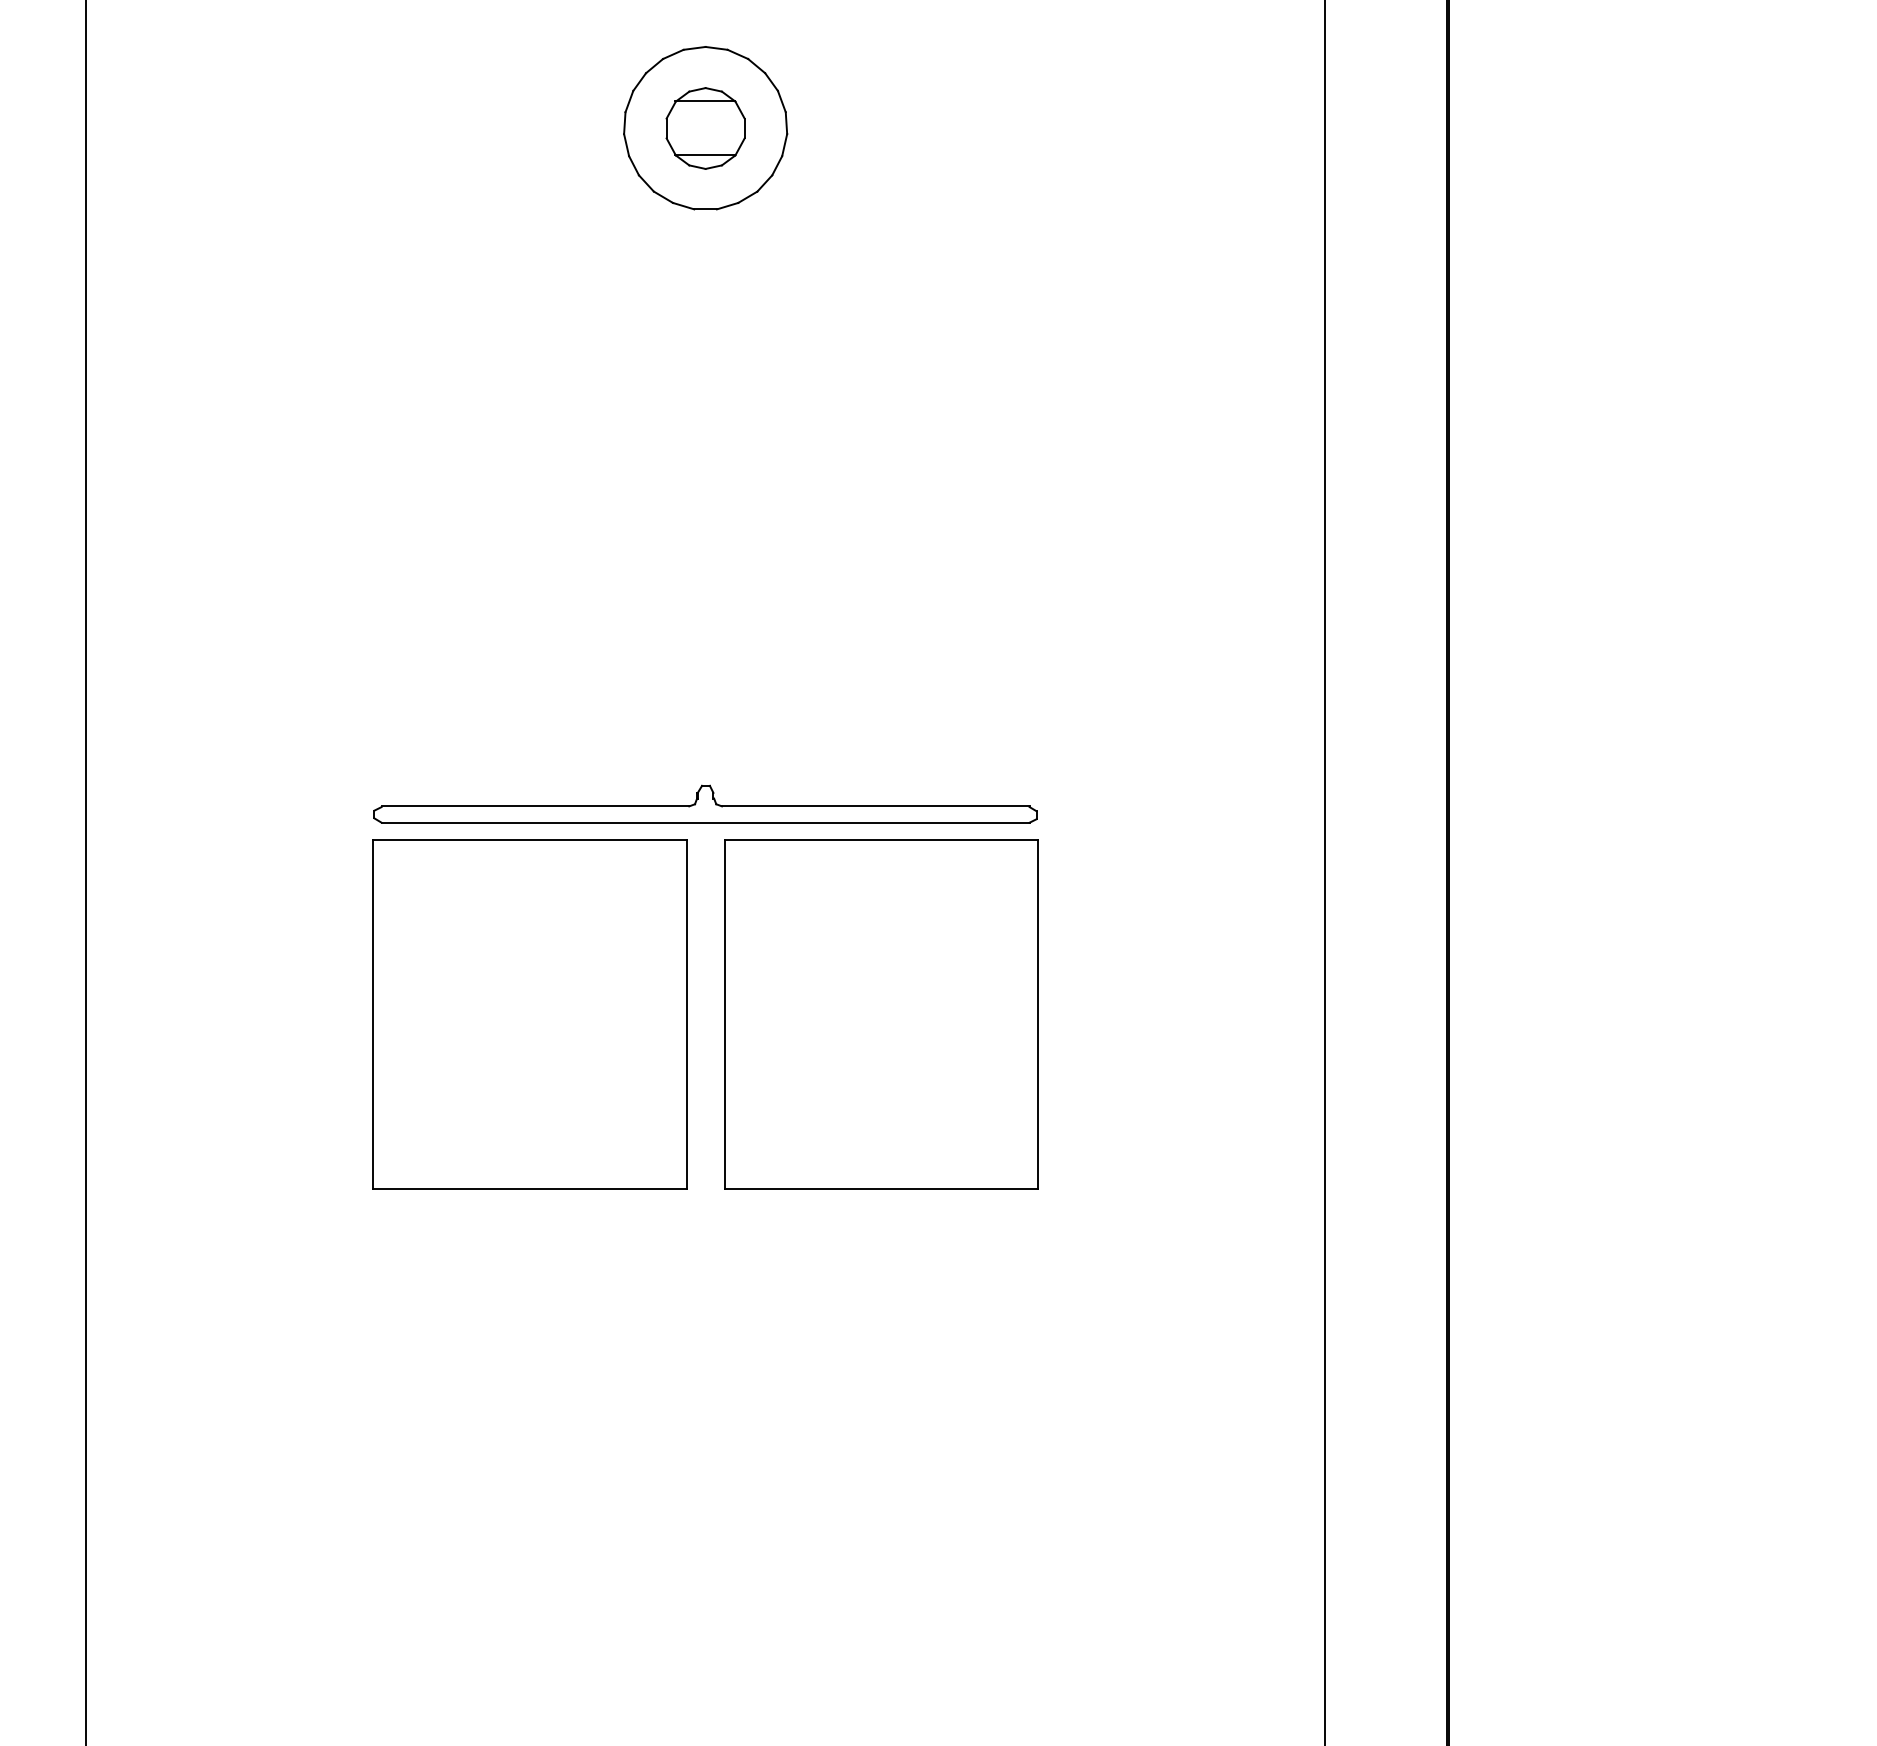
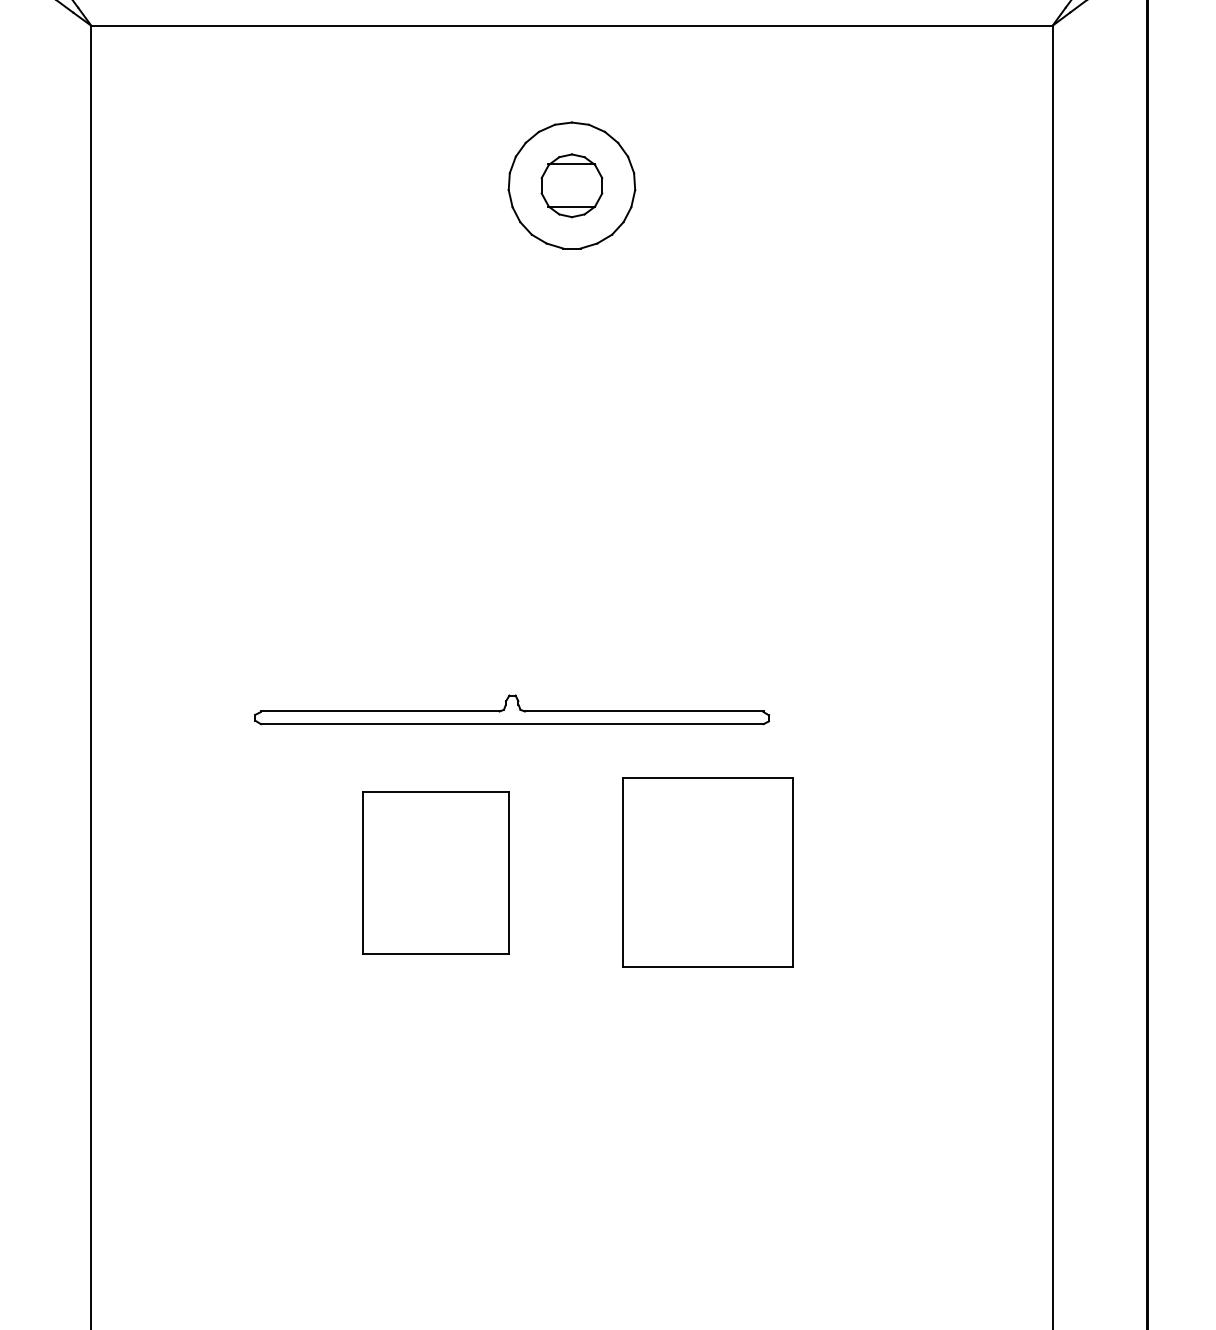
part: (705, 803) -> (512, 709), moved
part: (529, 1014) -> (435, 872), size x0.6
part: (881, 1014) -> (708, 872), size x0.7

